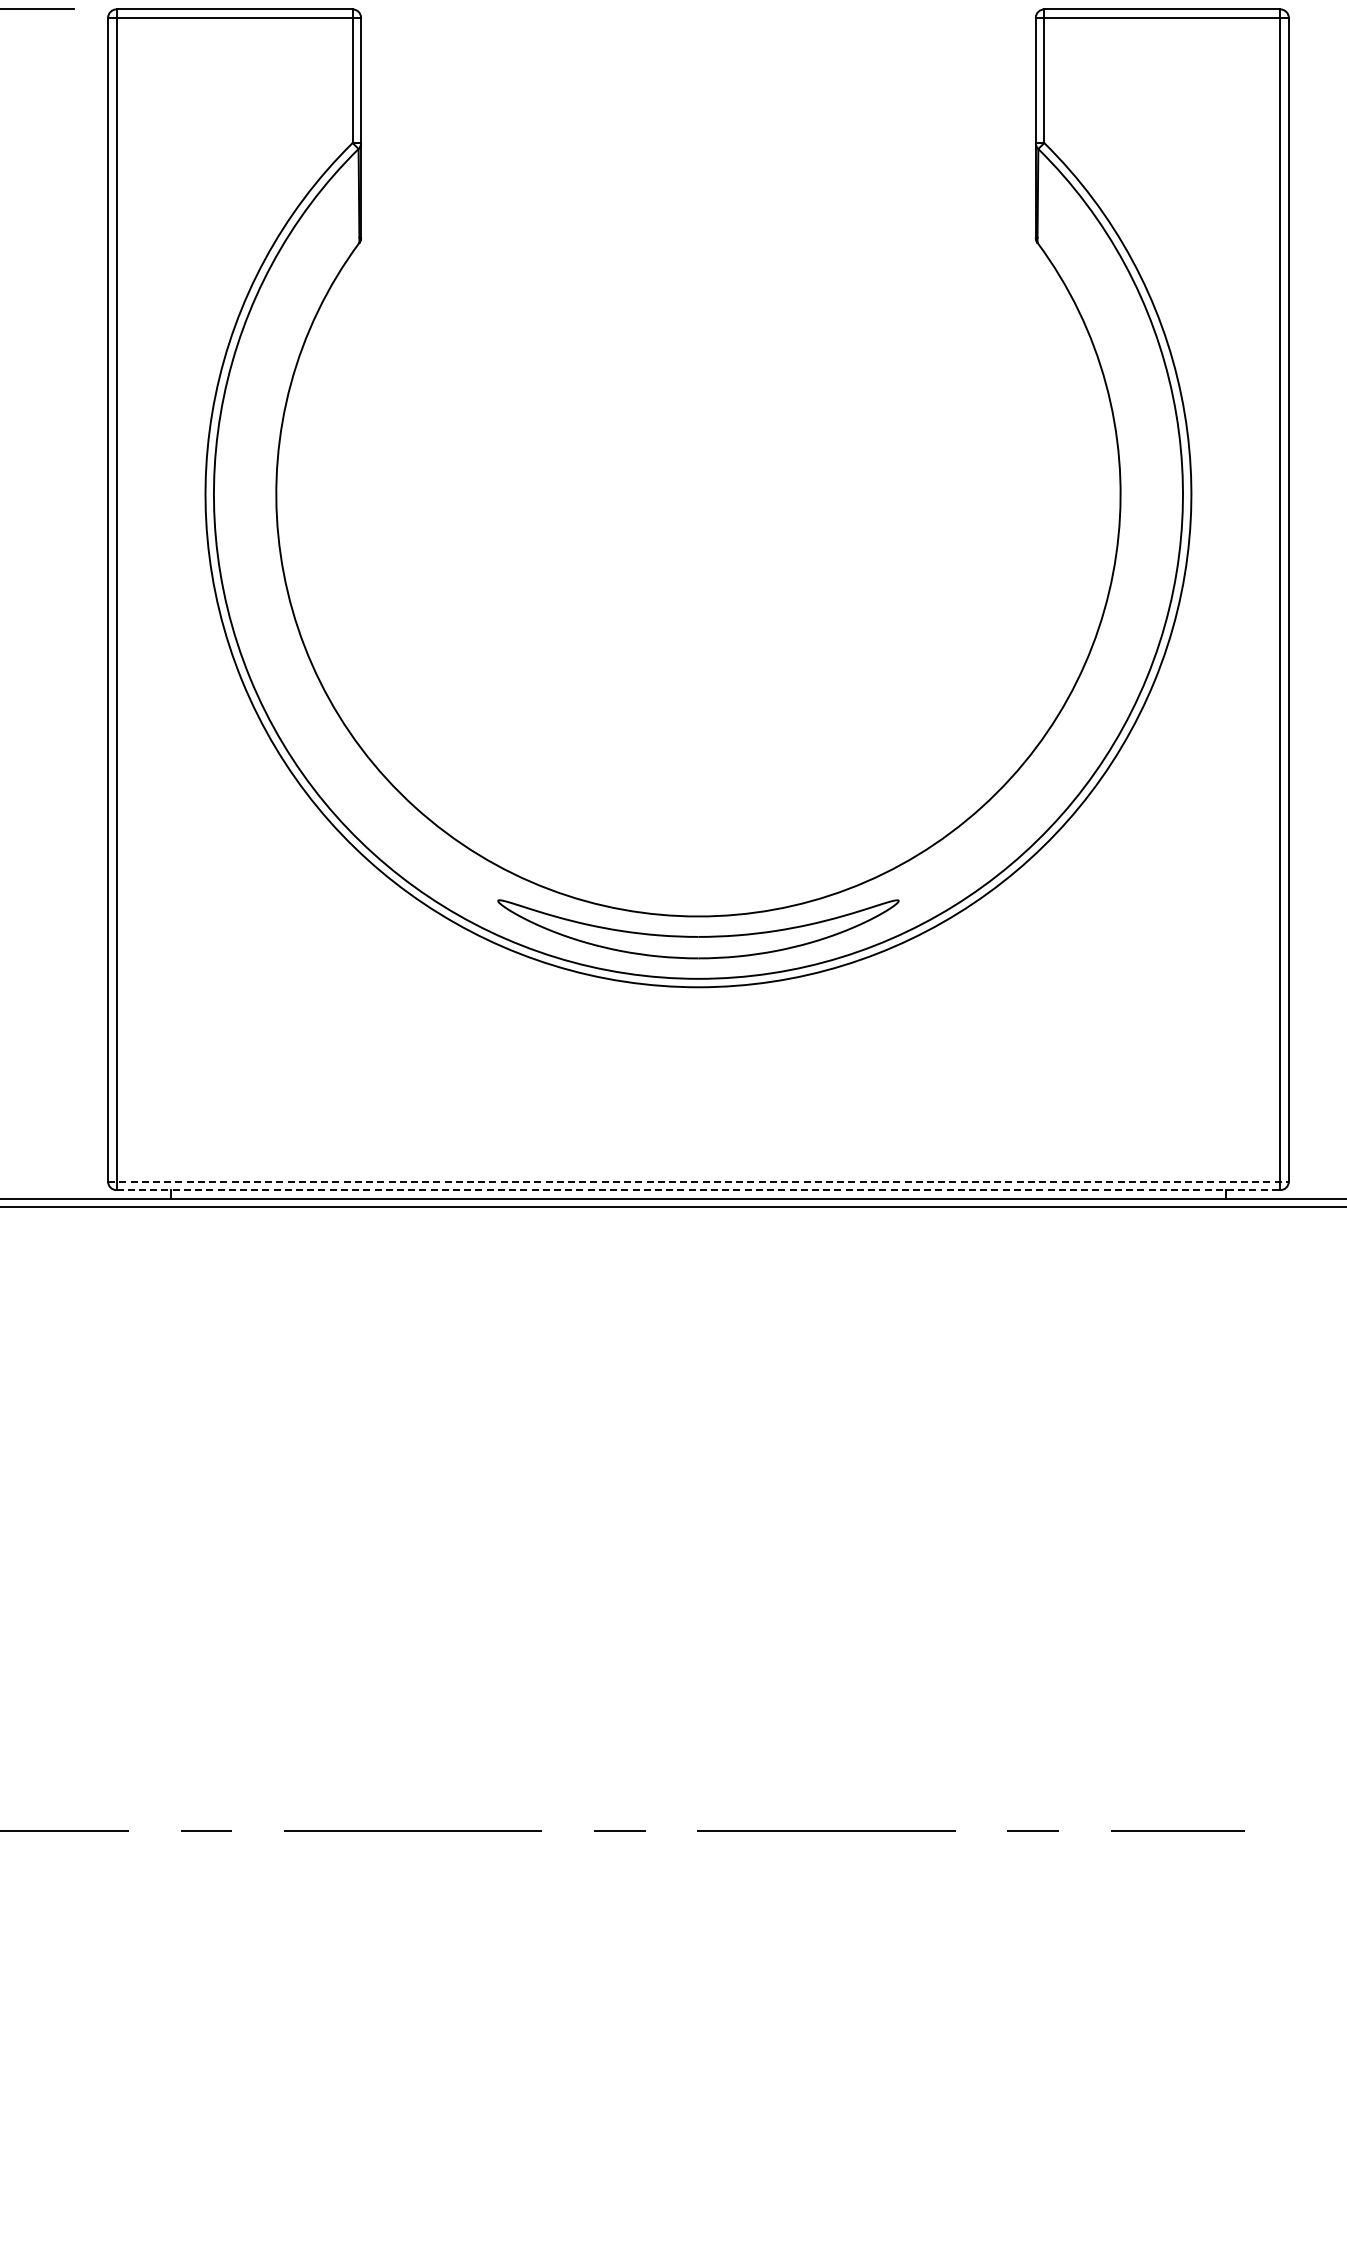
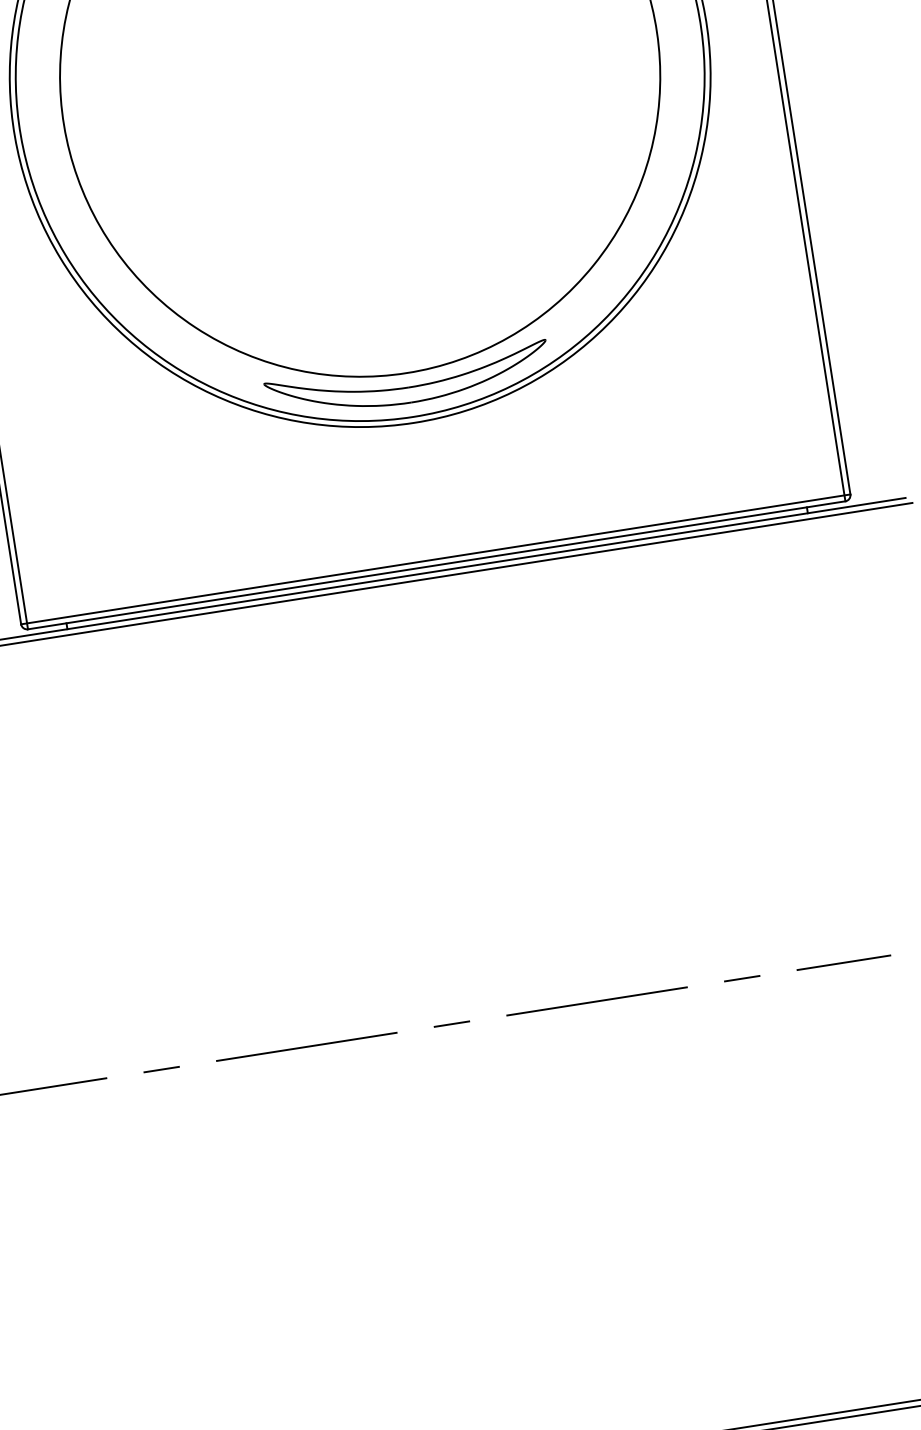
line: (698, 1181) -> (435, 559), dashed -> solid
line: (698, 1190) -> (436, 565), dashed -> solid

